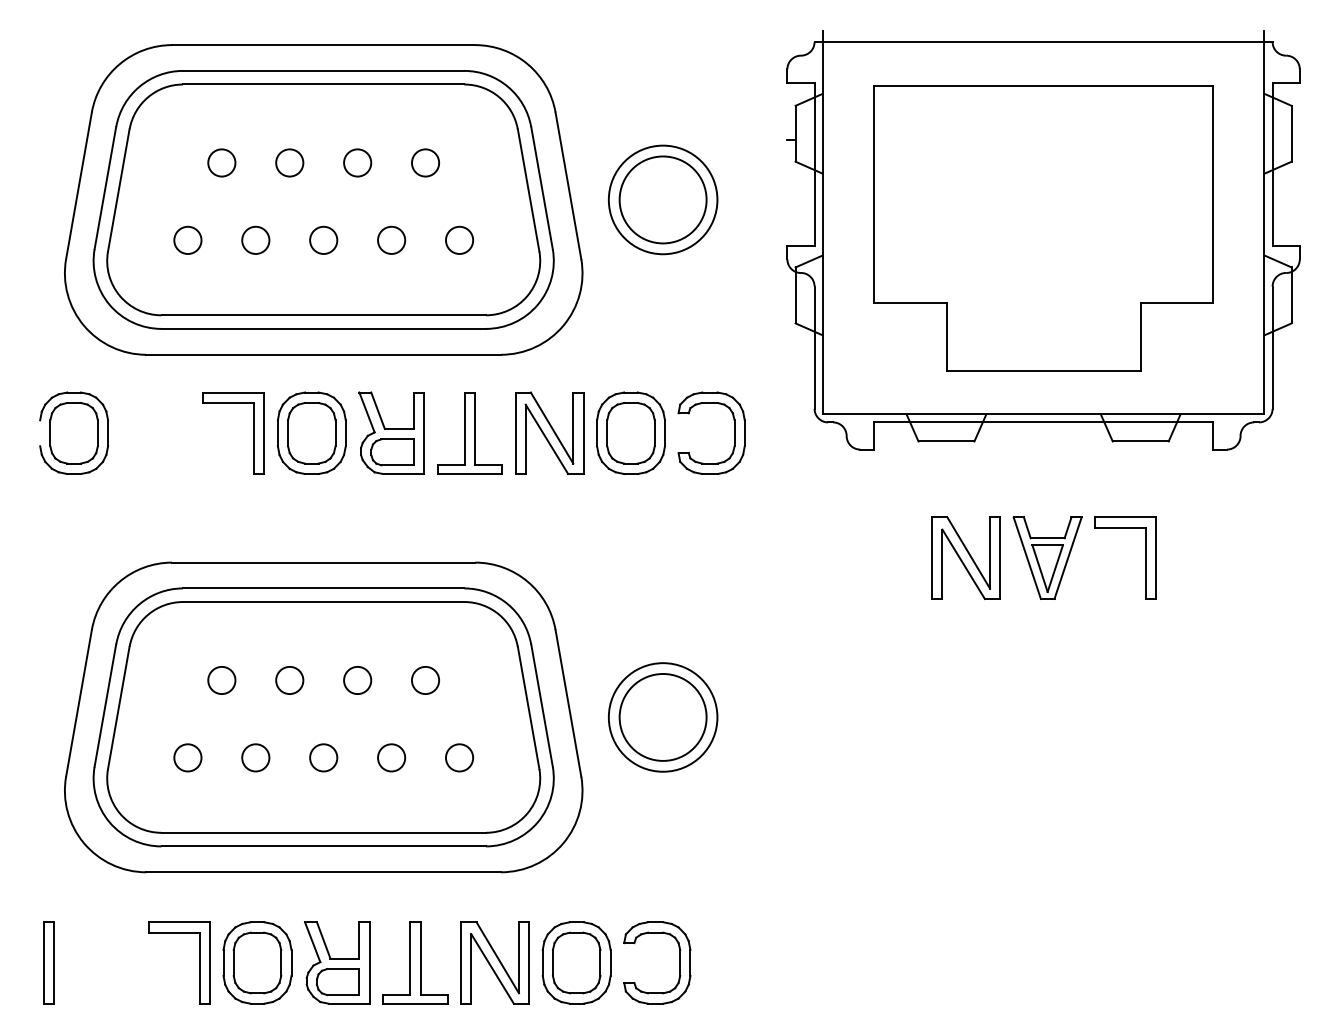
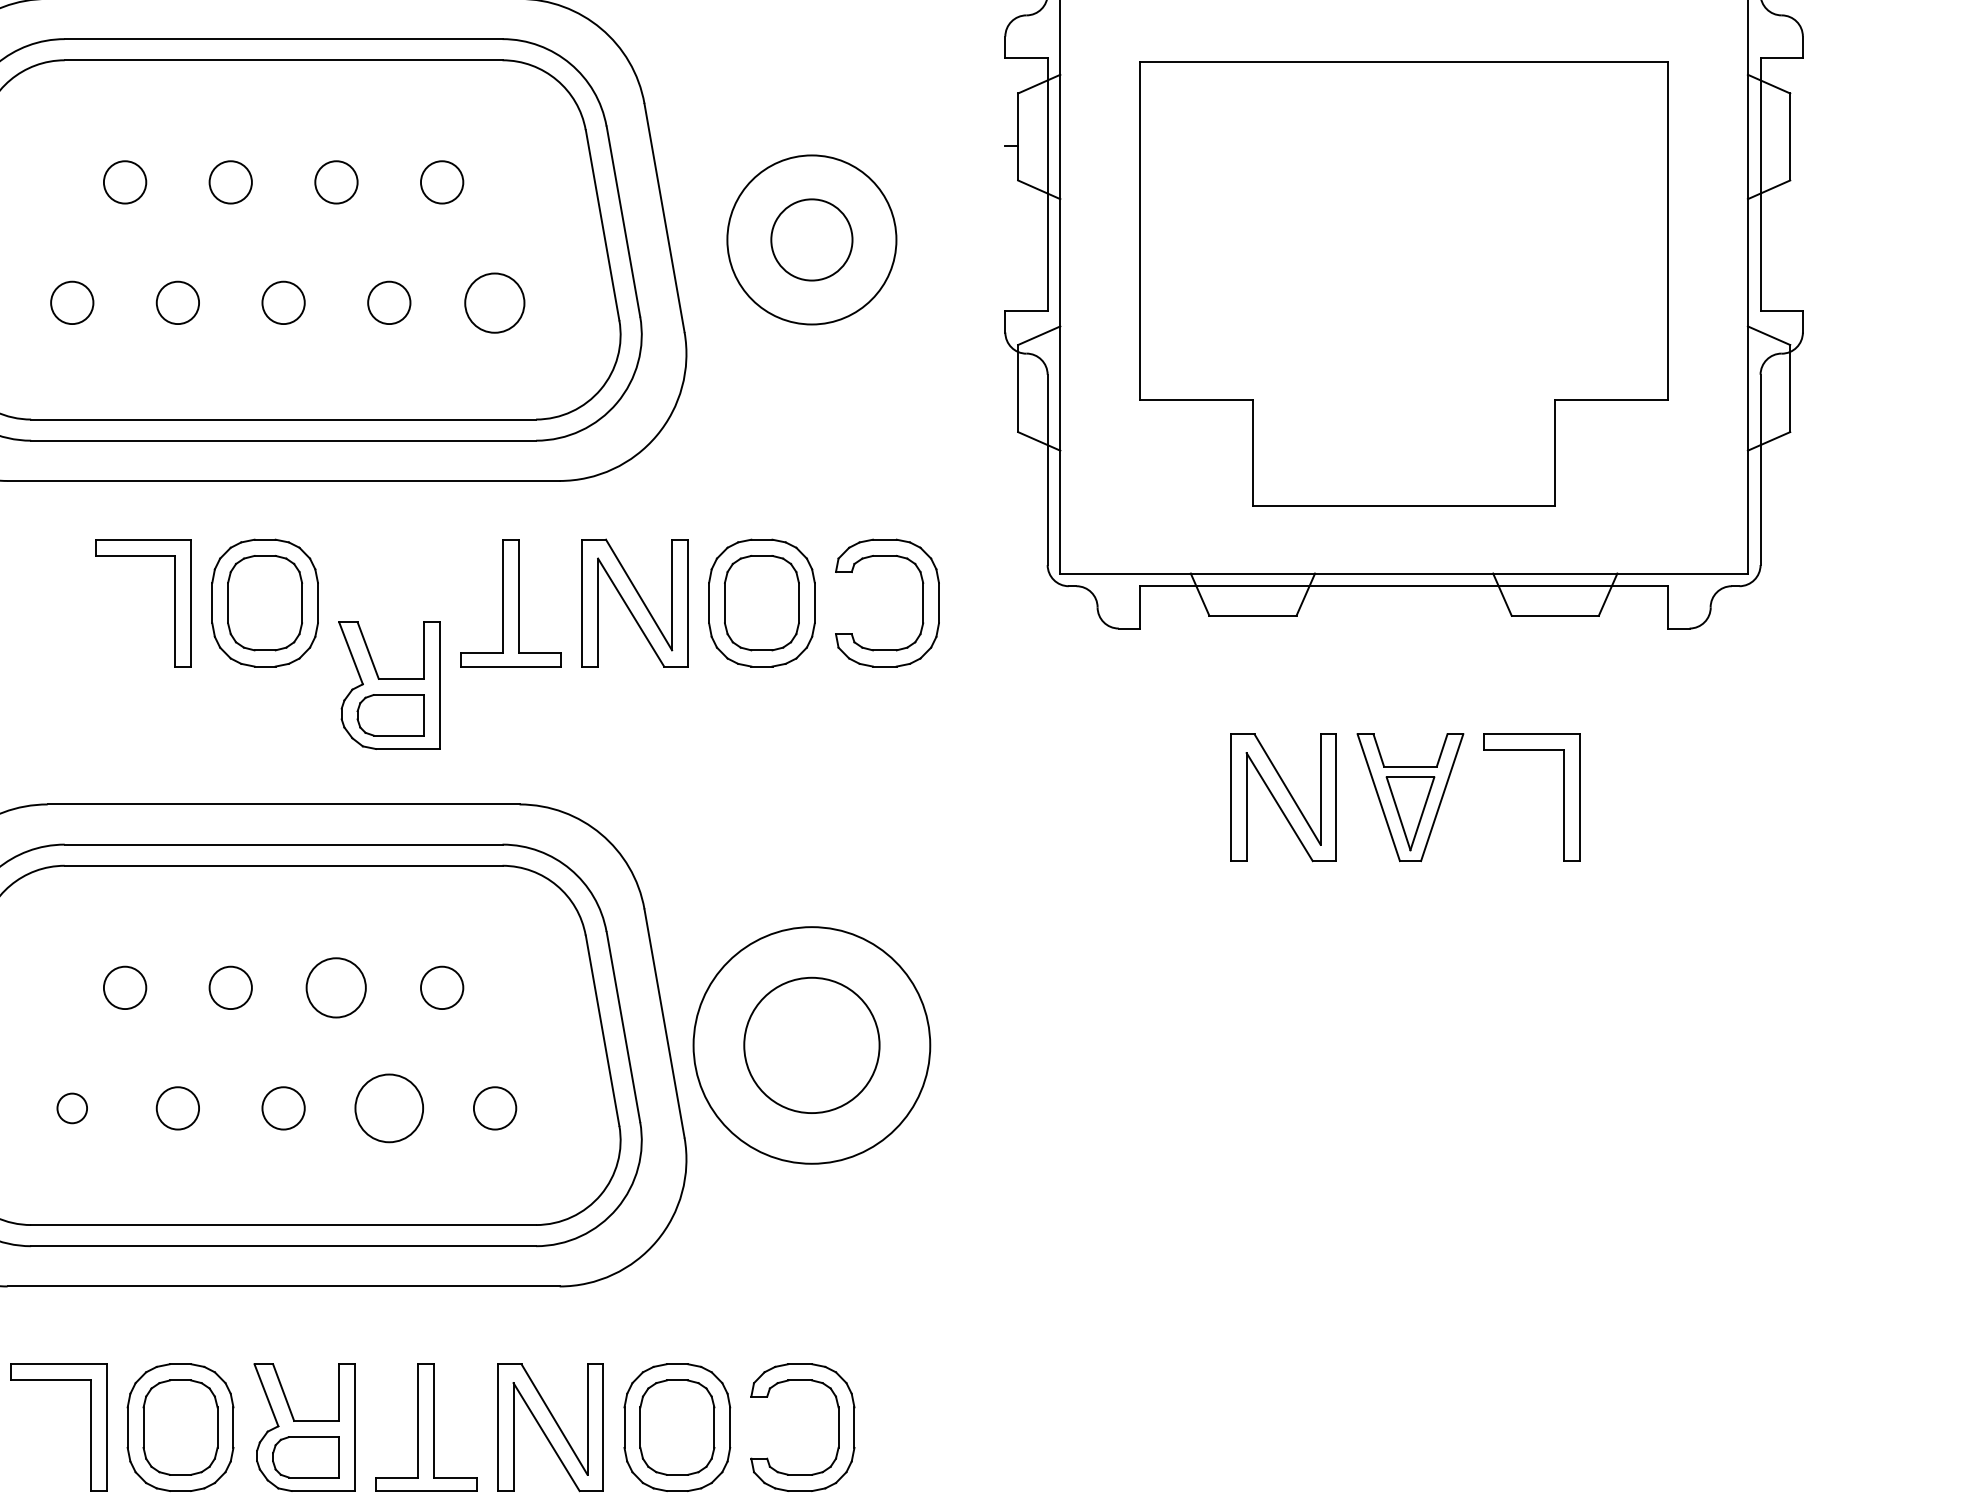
circle: (662, 199) -> (810, 239), size x0.6
circle: (459, 239) -> (494, 301), size x1.4
part: (391, 432) -> (389, 684), moved
circle: (357, 680) -> (336, 987), size x1.4
circle: (662, 717) -> (810, 1045), size x1.4
circle: (187, 757) -> (71, 1107), size x0.7
circle: (391, 757) -> (389, 1107), size x1.6

